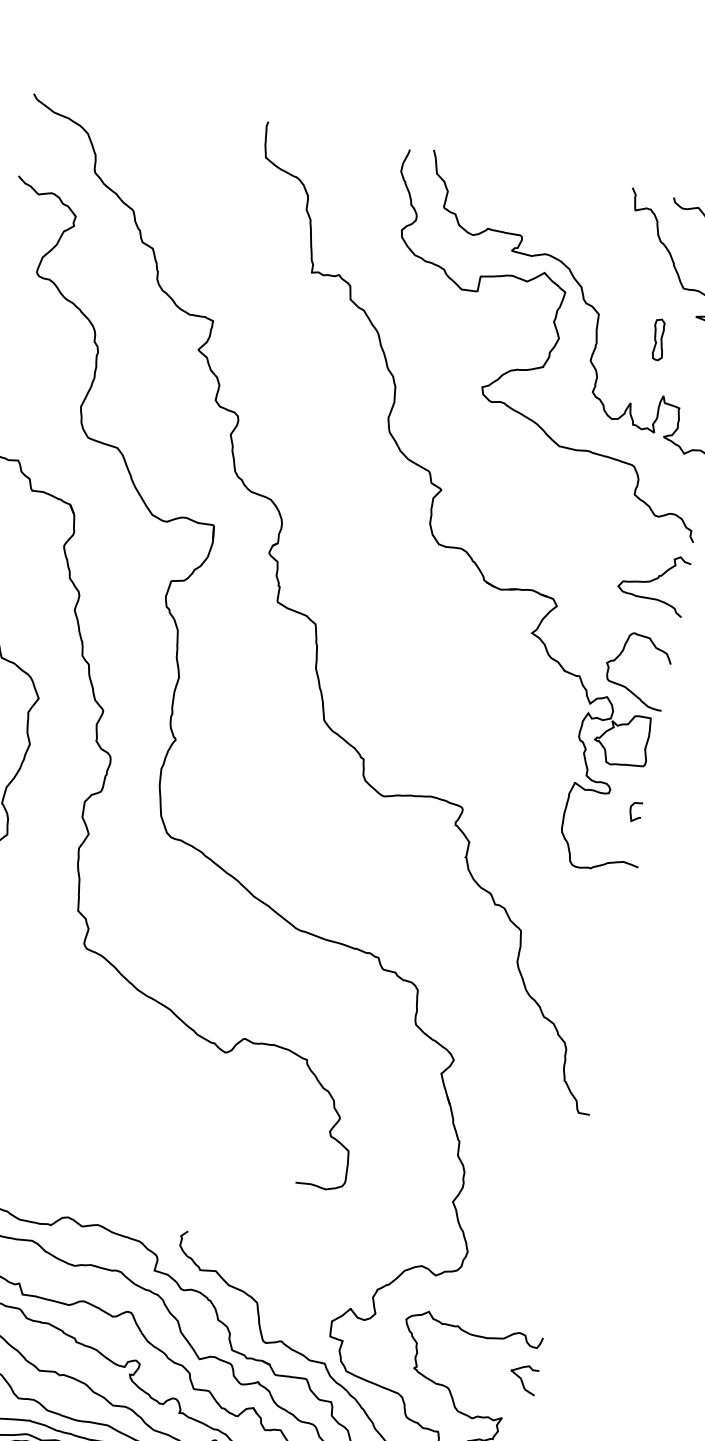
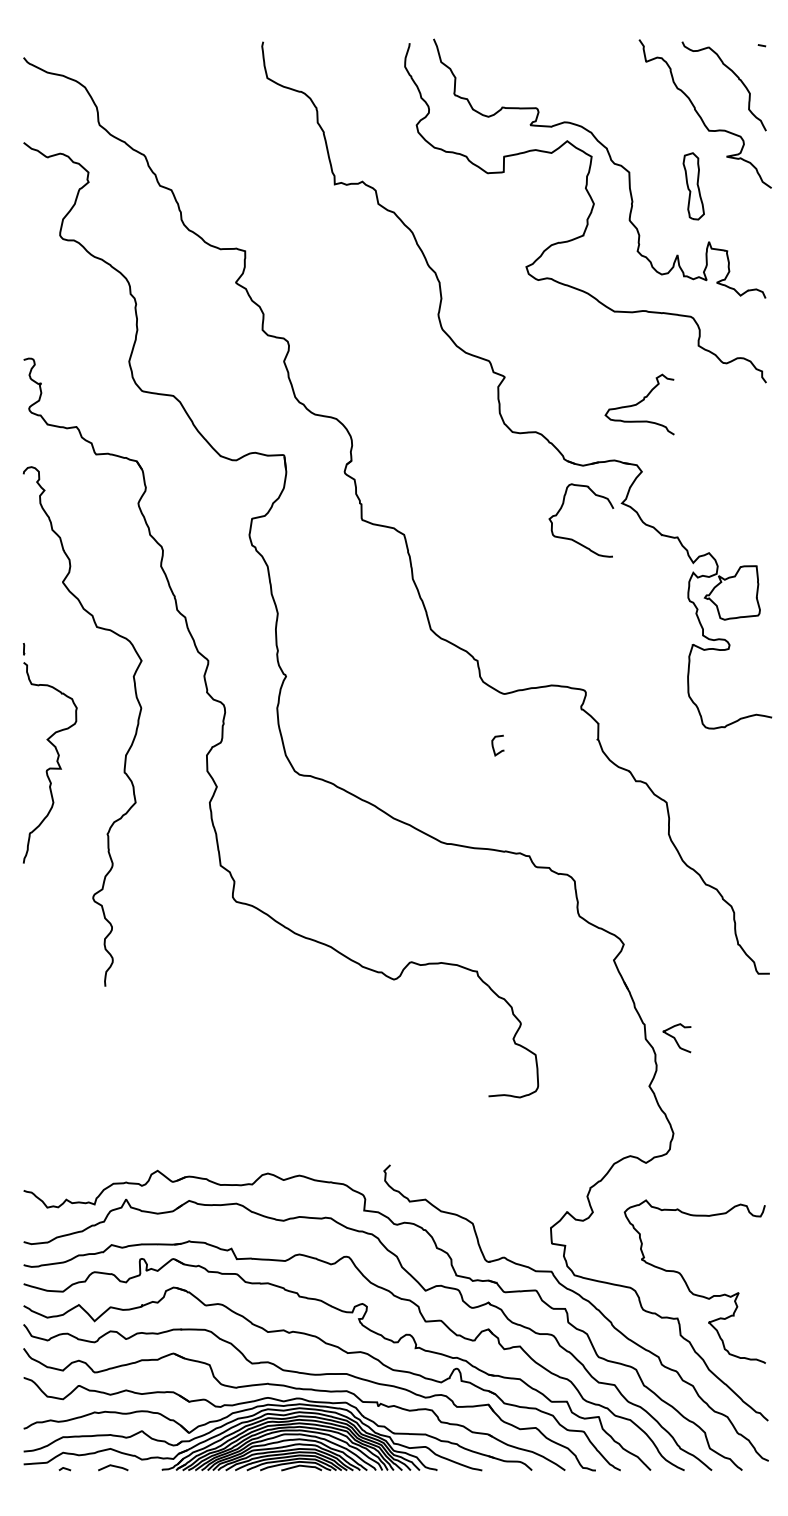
part: (658, 339) -> (693, 186), size x1.6
curve: (653, 580) -> (639, 403), moved
curve: (625, 685) -> (572, 538), moved
curve: (631, 811) -> (493, 745), moved
curve: (521, 1379) -> (675, 1038), moved

